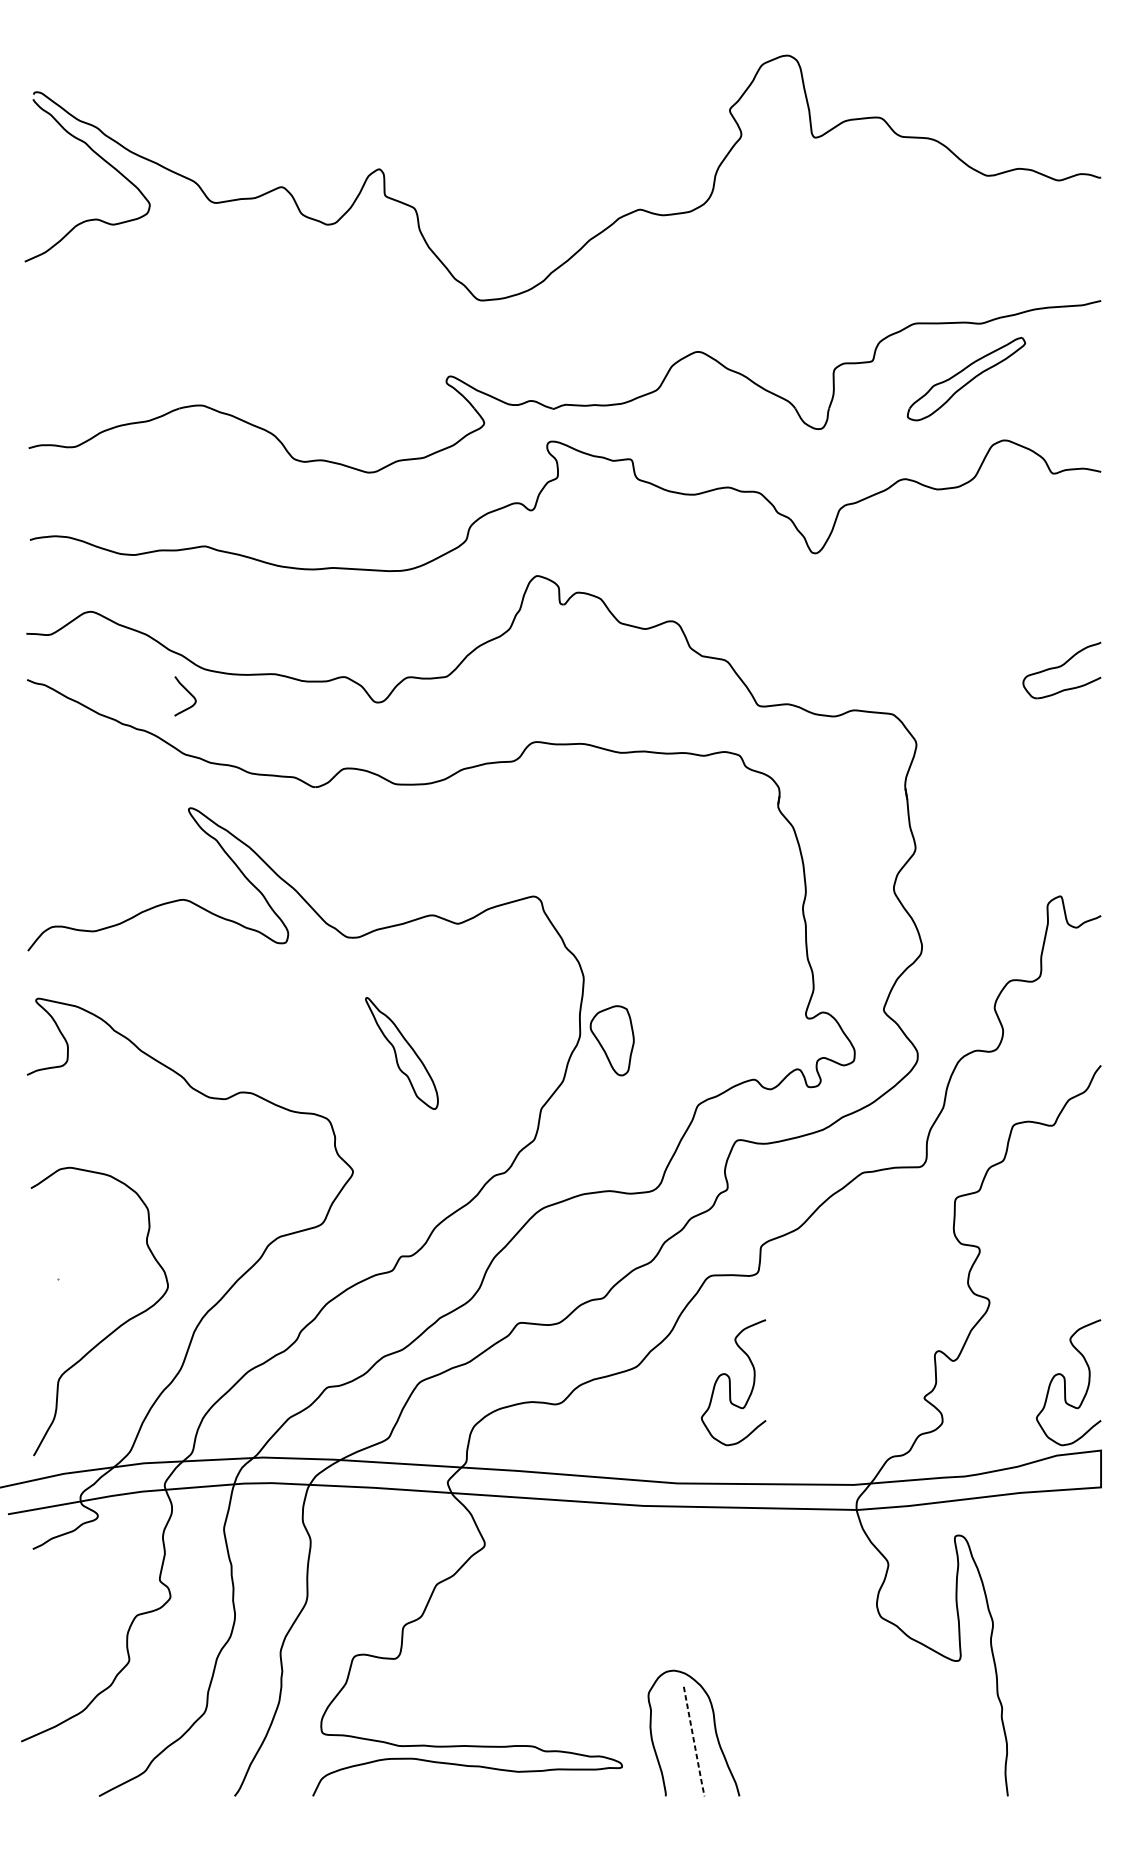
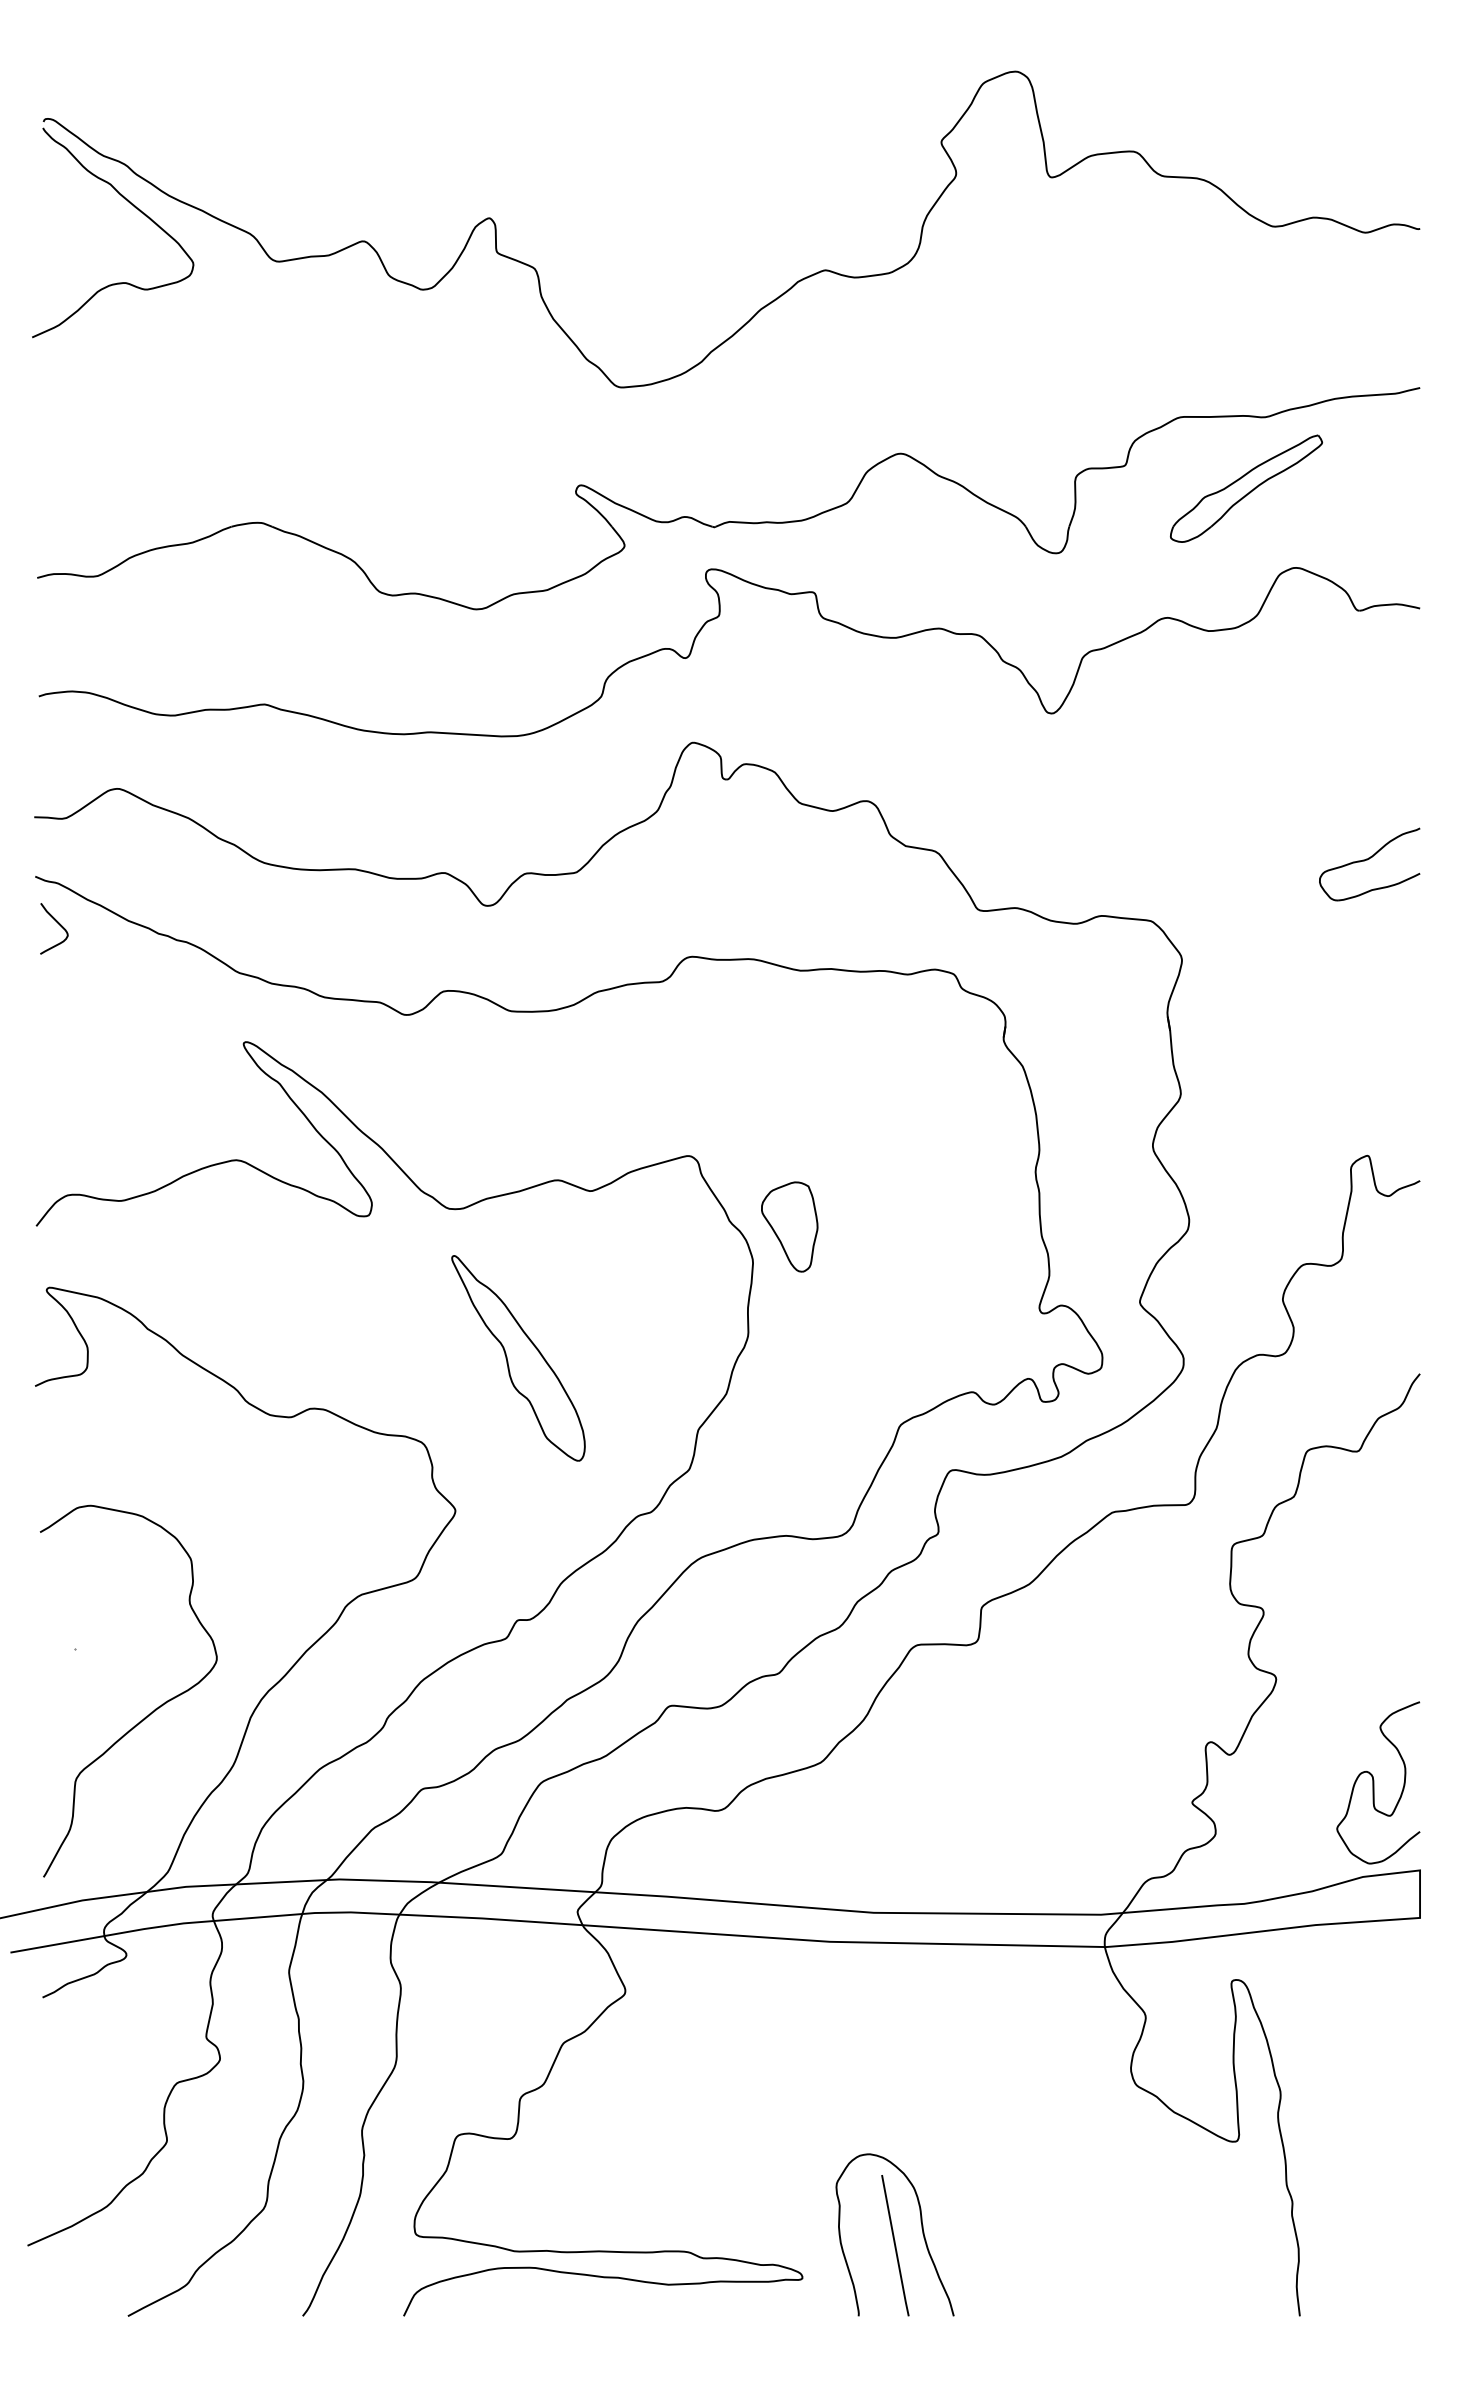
curve: (188, 692) -> (58, 924), moved
part: (612, 1040) -> (789, 1226), moved
part: (401, 1053) -> (518, 1358), size x1.43
curve: (730, 1382) -> (942, 1782), removed
line: (694, 1742) -> (895, 2246), dashed -> solid

